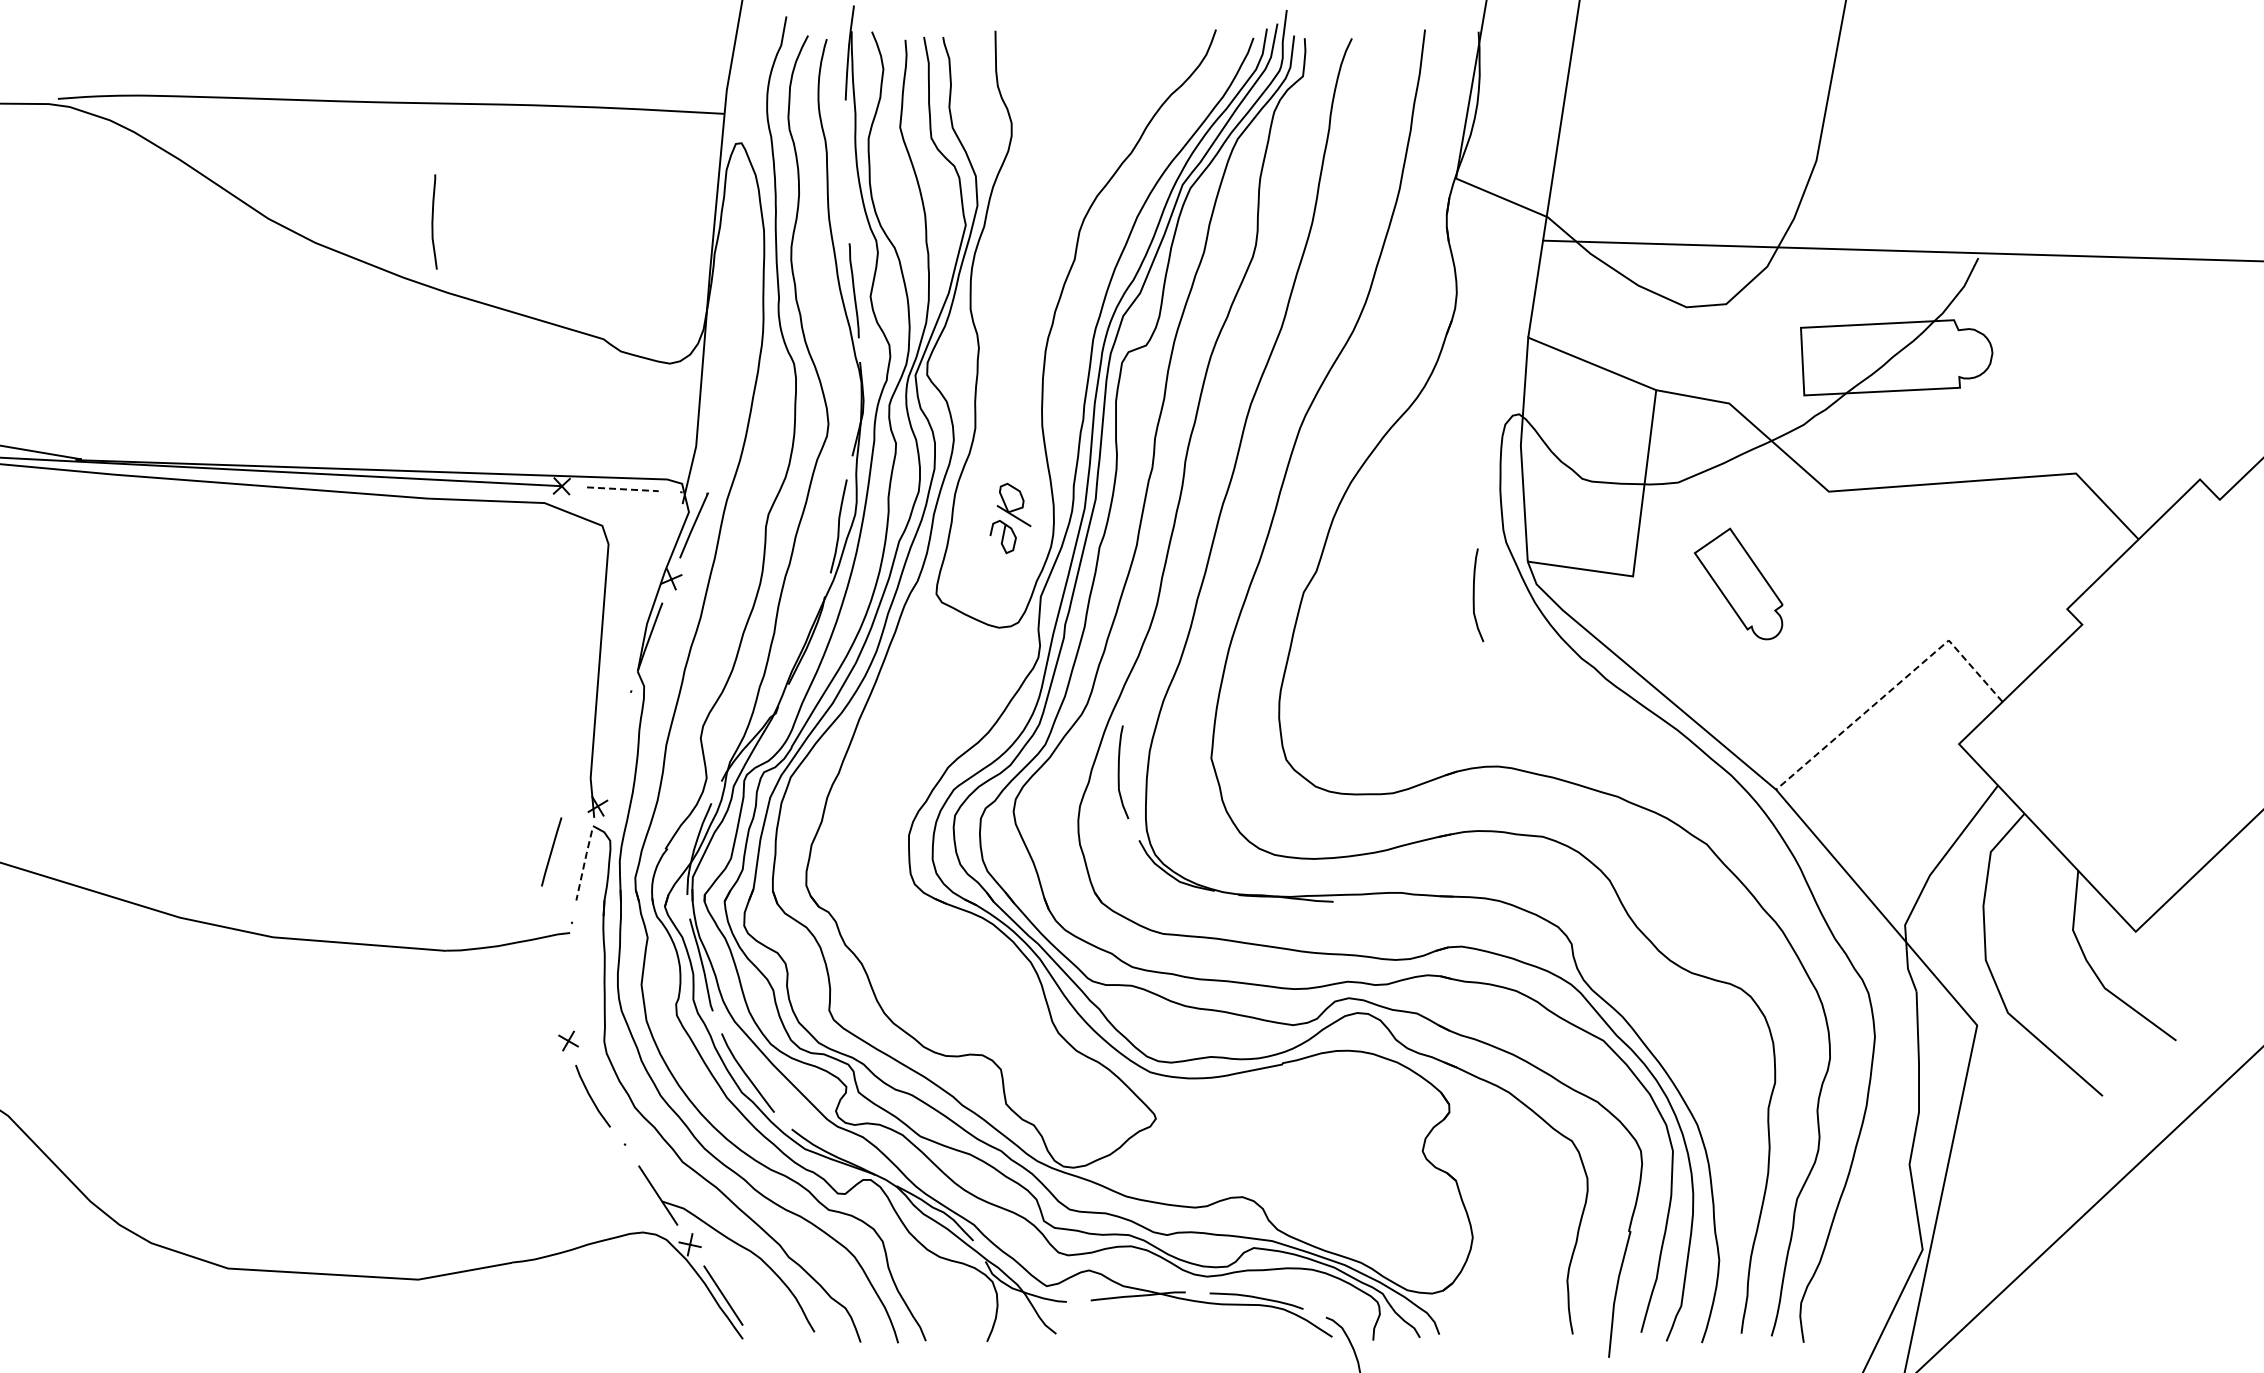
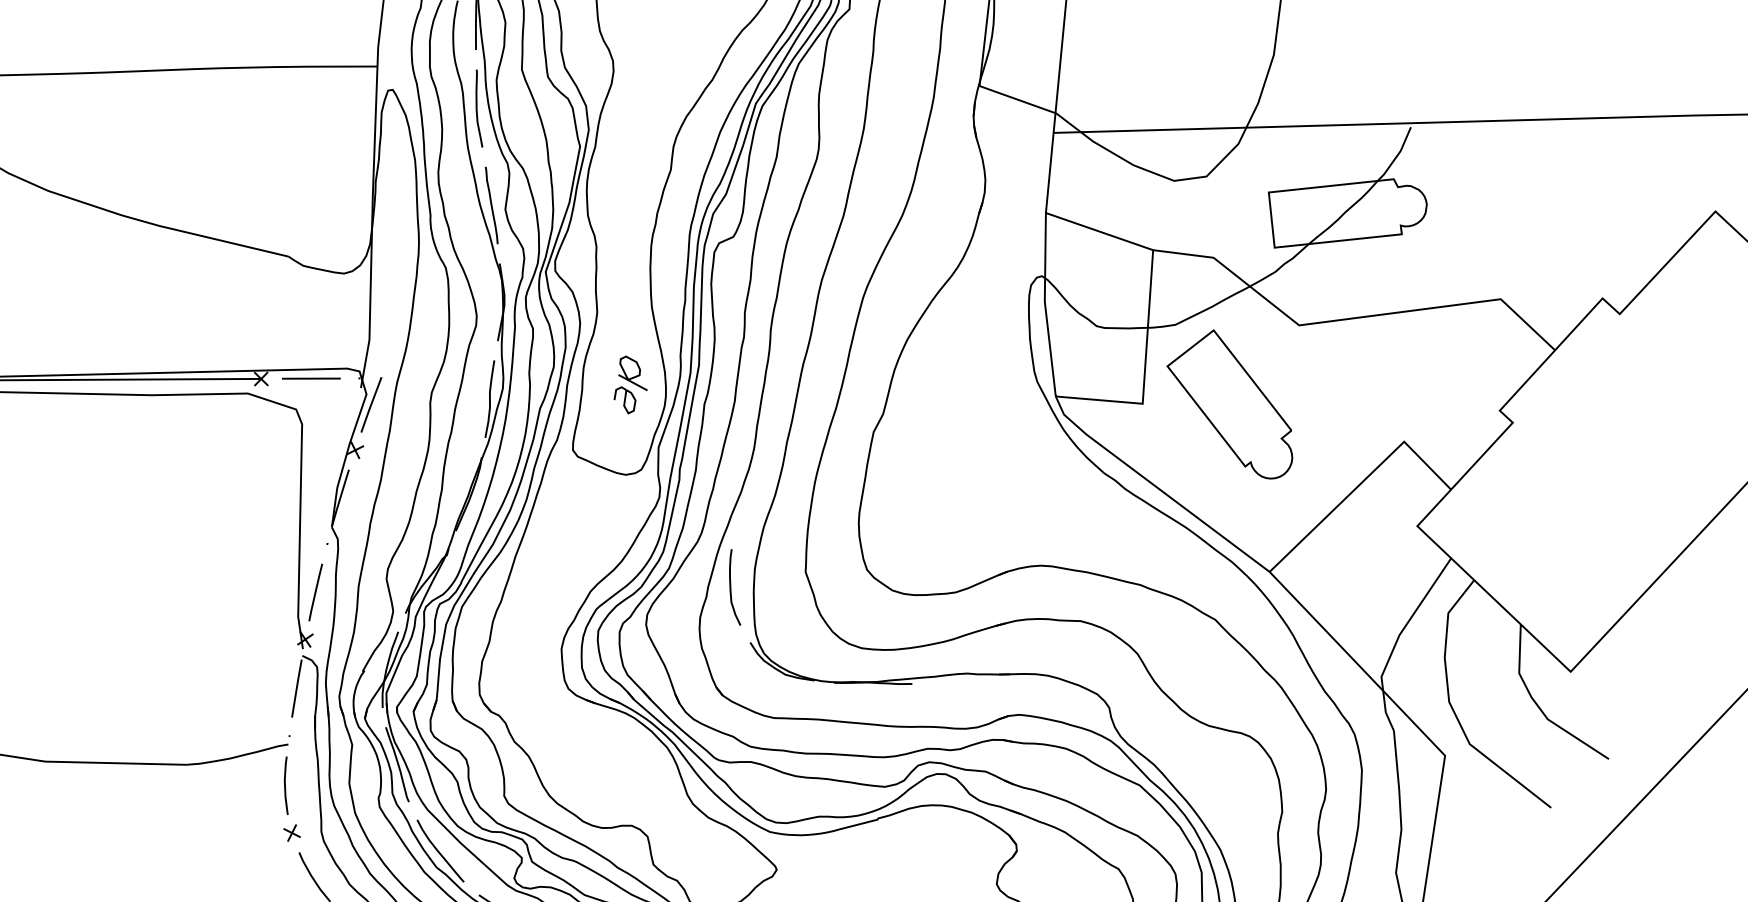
curve: (433, 221) -> (477, 108), moved
line: (622, 489) -> (311, 378), dashed -> solid
part: (1738, 583) -> (1229, 404), size x1.67
curve: (1474, 595) -> (1013, 426), removed
line: (1893, 688) -> (1361, 483), dashed -> solid
line: (551, 851) -> (315, 592), moved
line: (583, 866) -> (296, 689), dashed -> solid
curve: (563, 982) -> (285, 785), added

